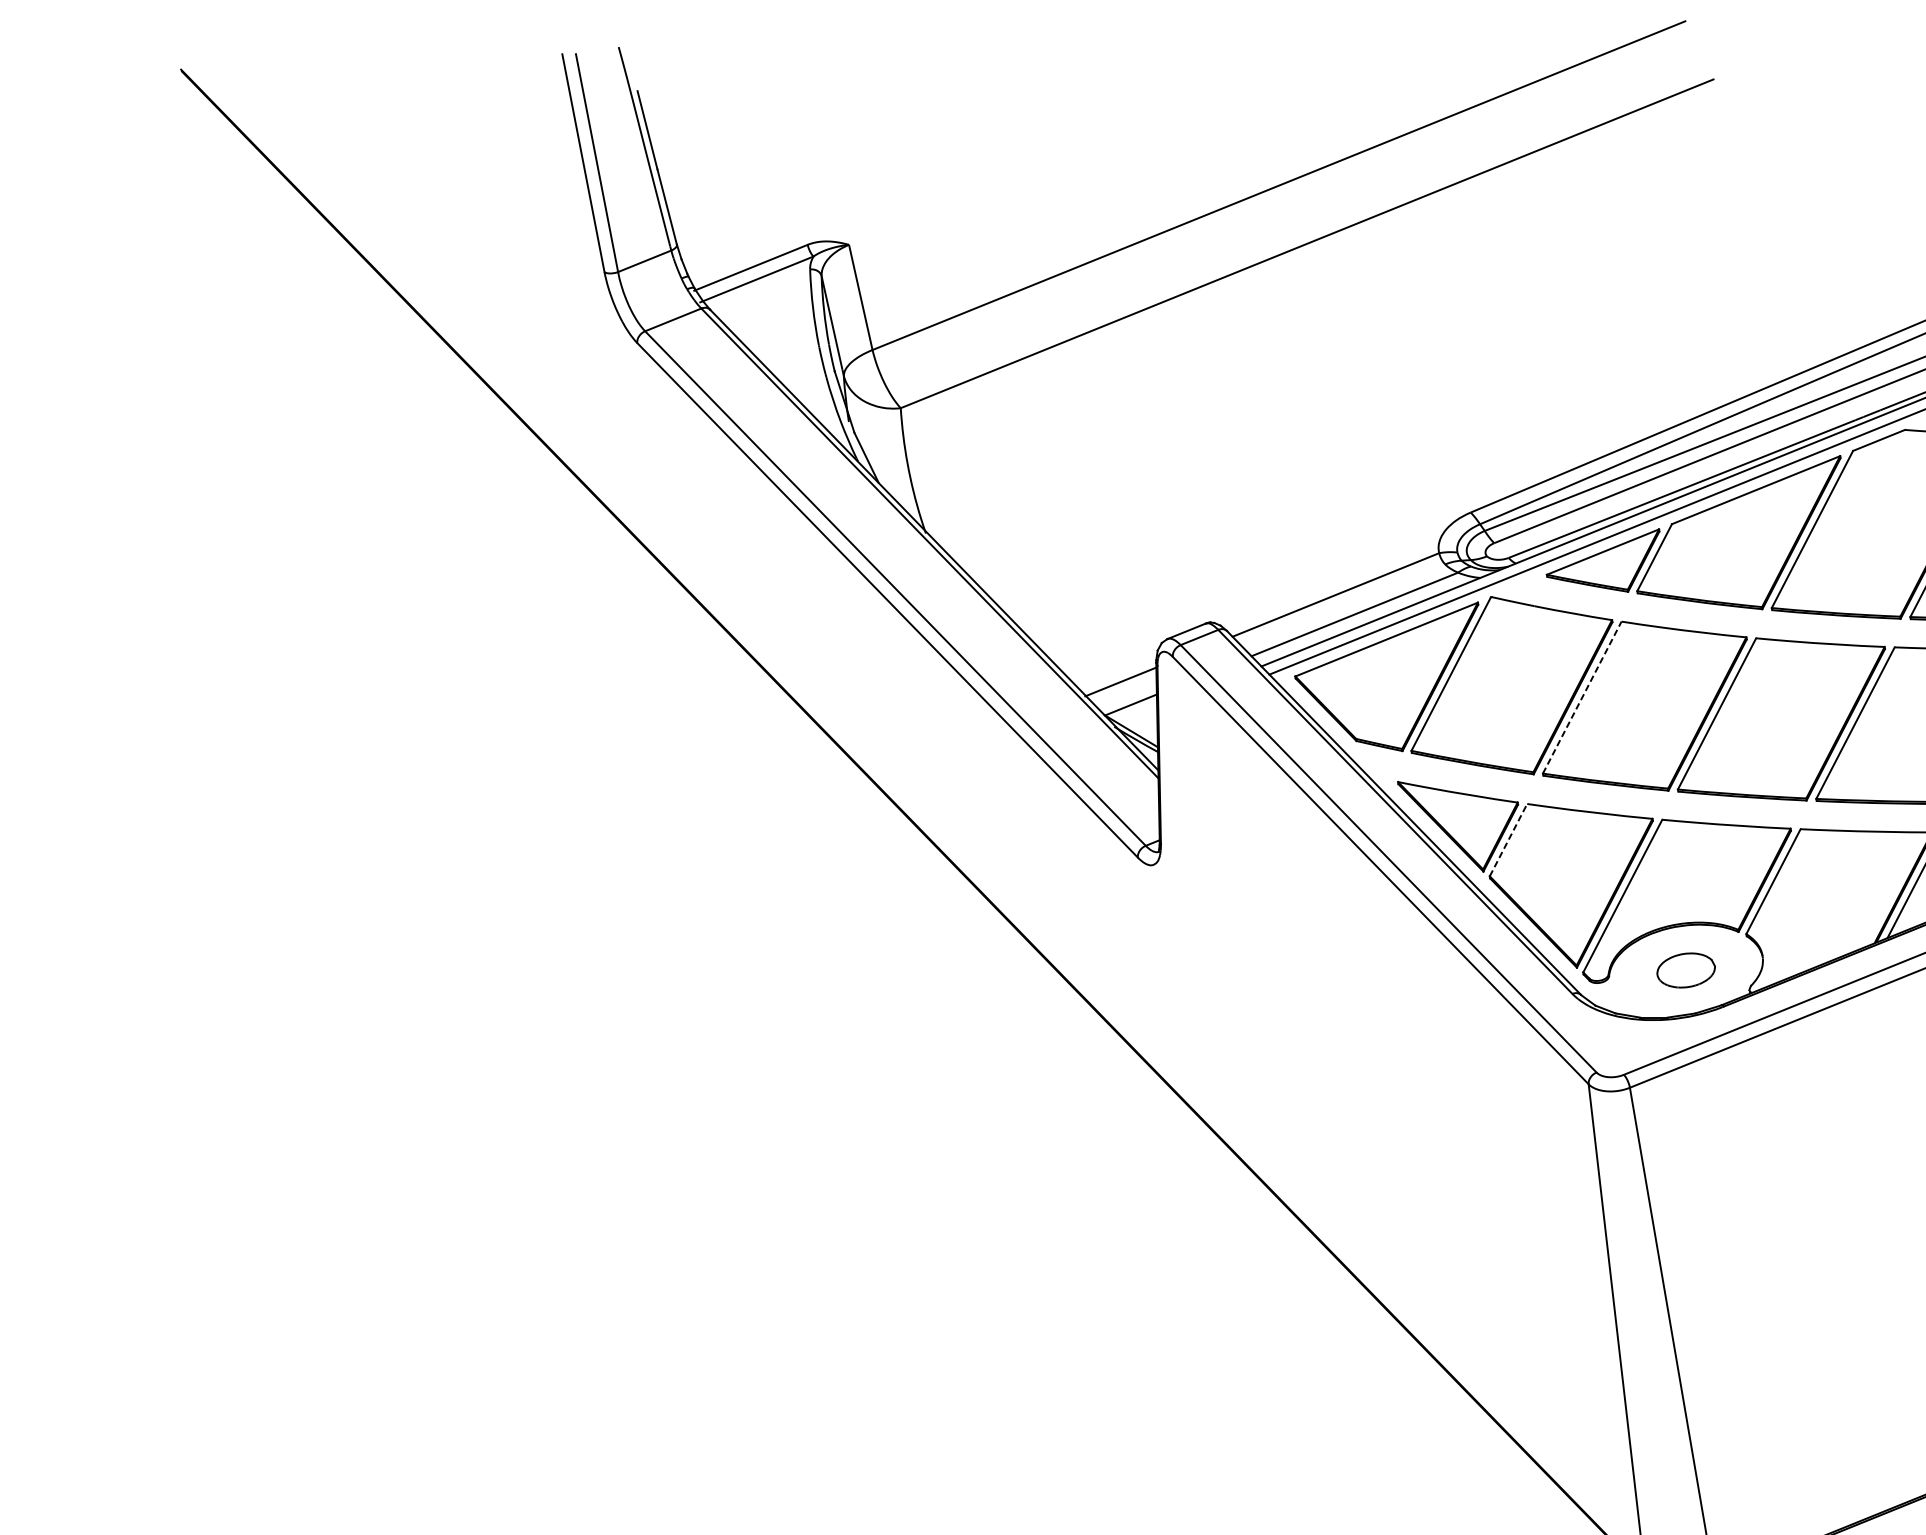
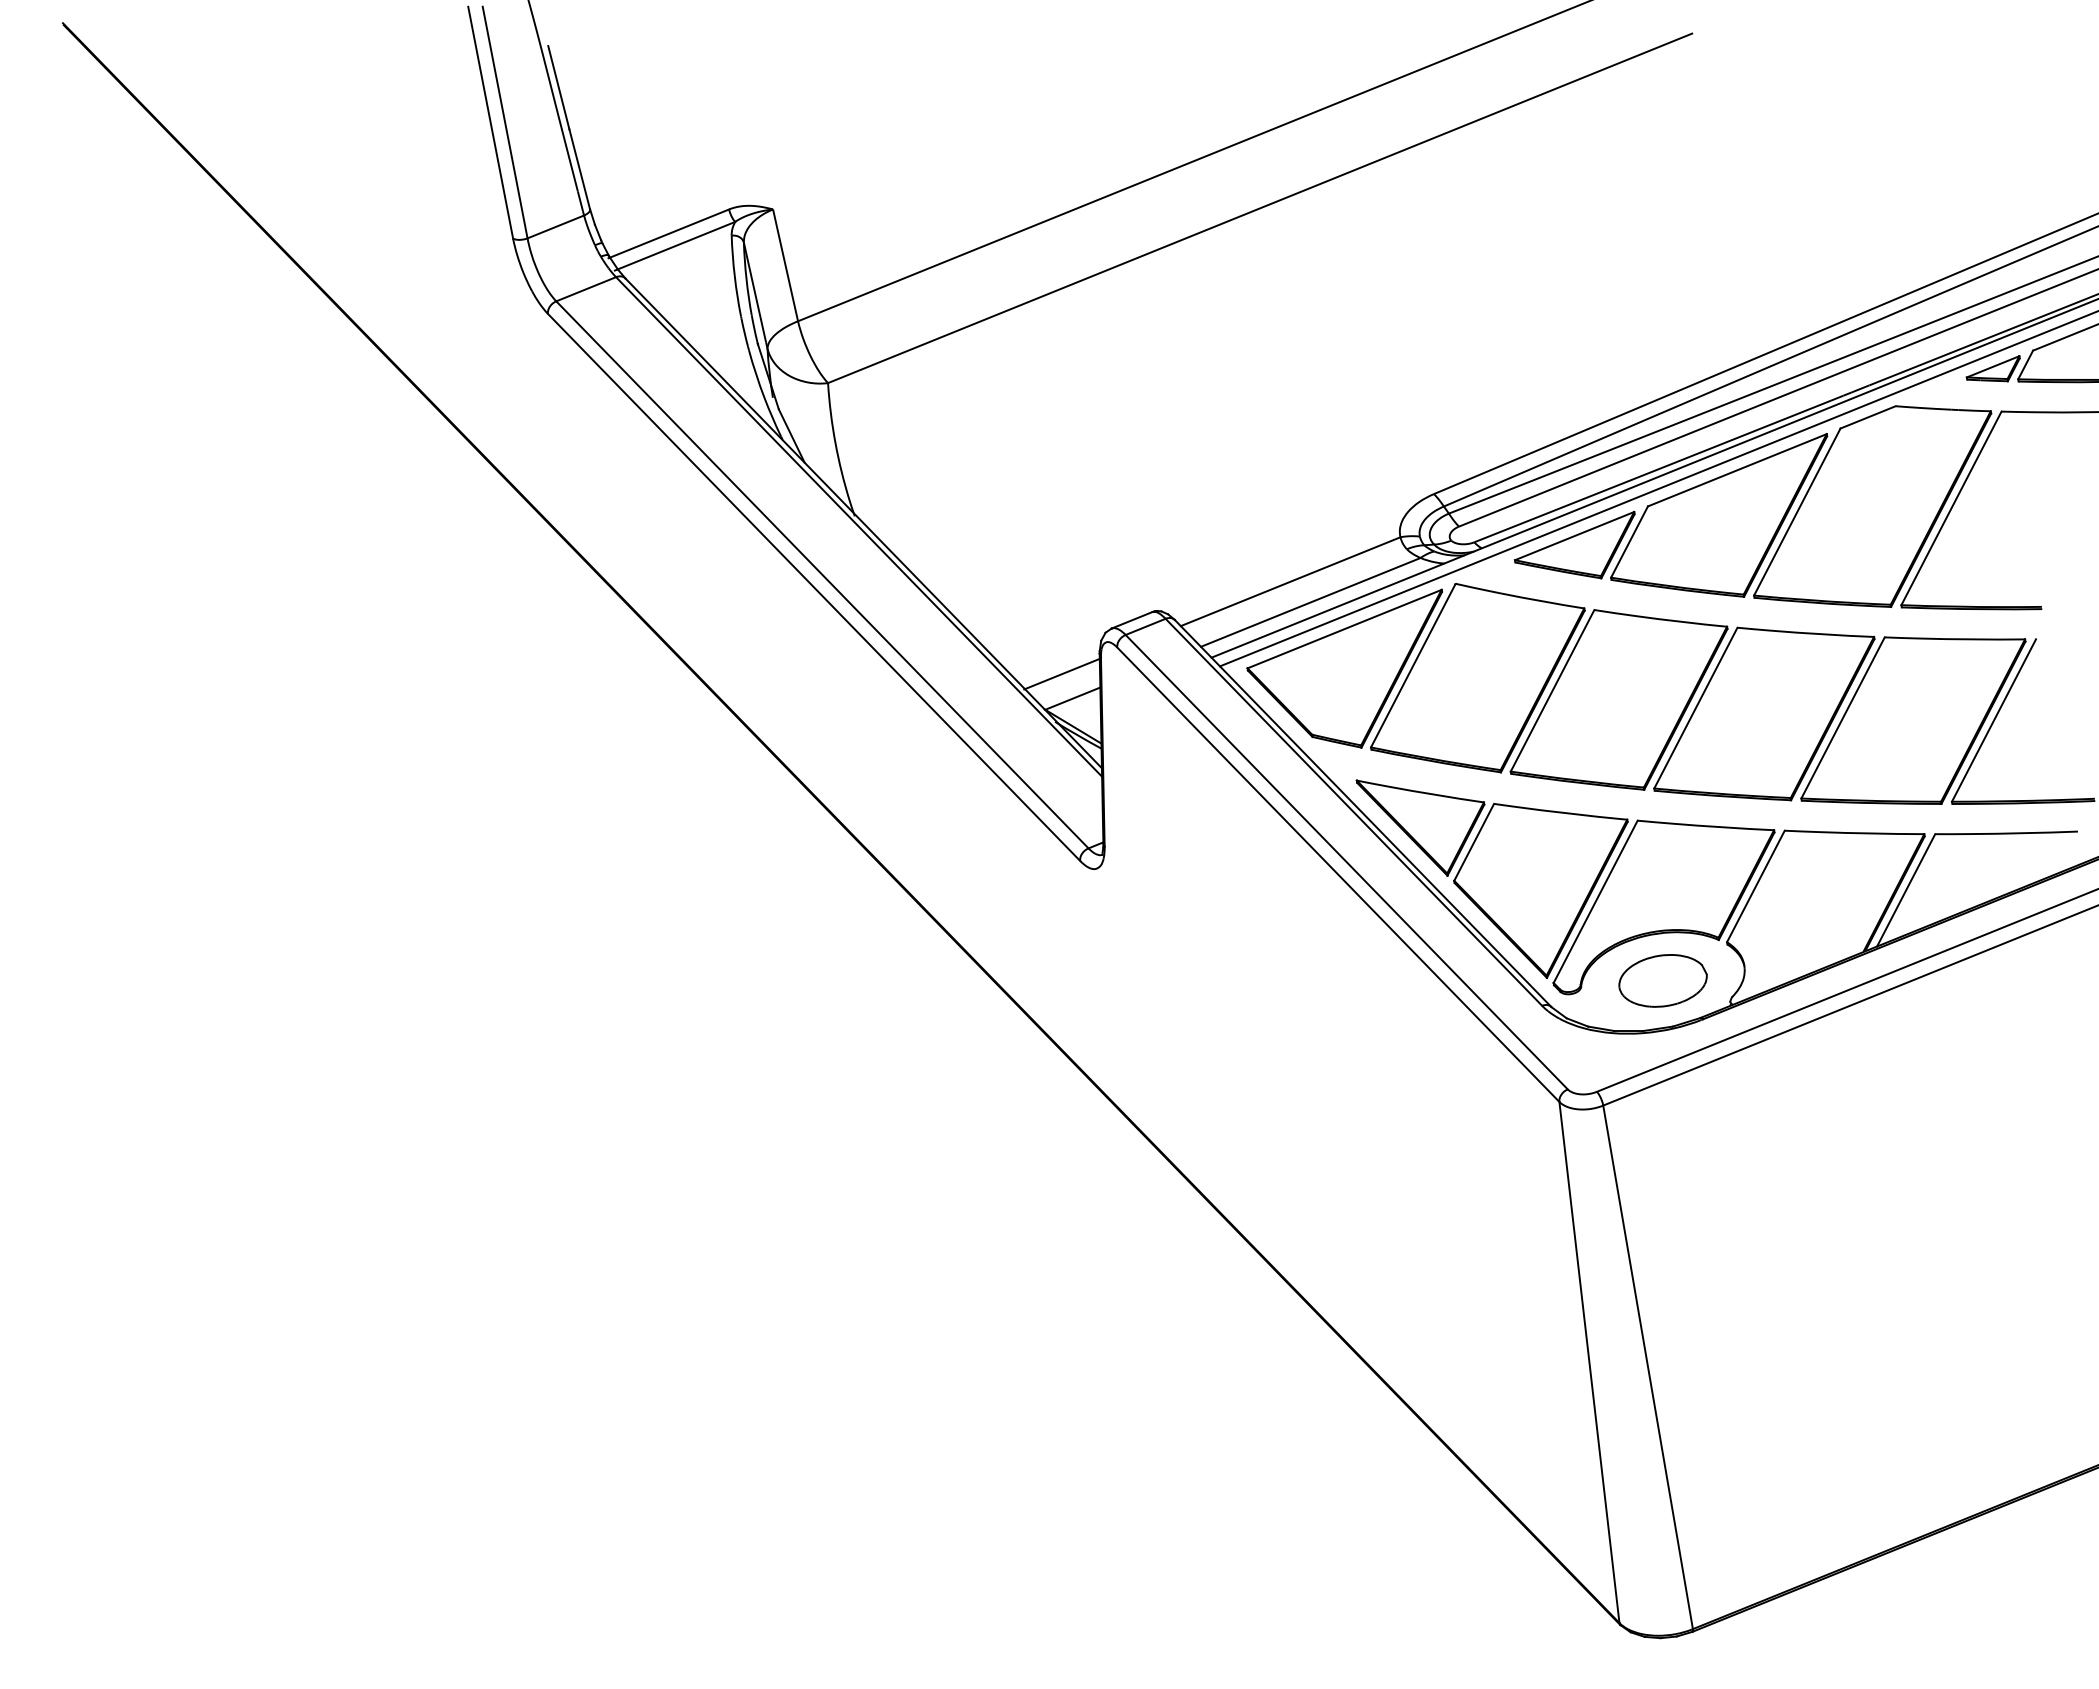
line: (1582, 697) -> (1552, 690), dashed -> solid
line: (1508, 839) -> (1474, 841), dashed -> solid
part: (1685, 970) -> (1662, 980), size x1.43

